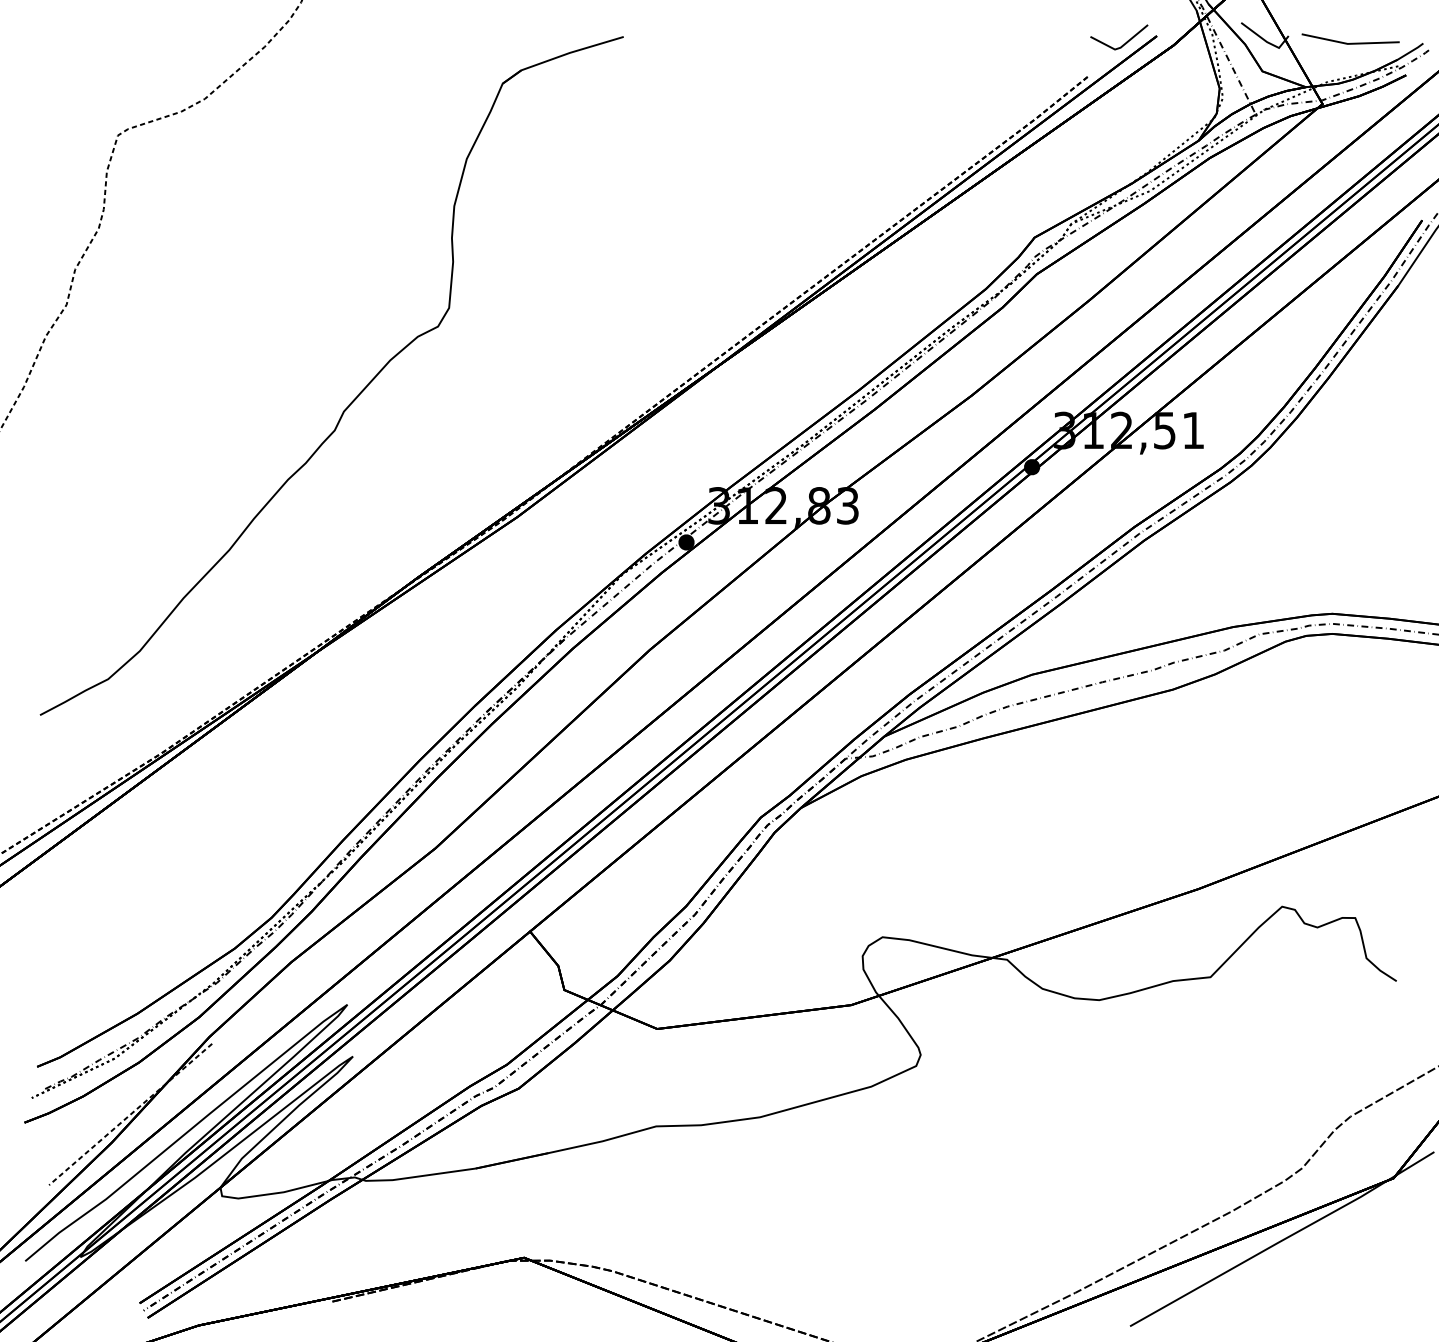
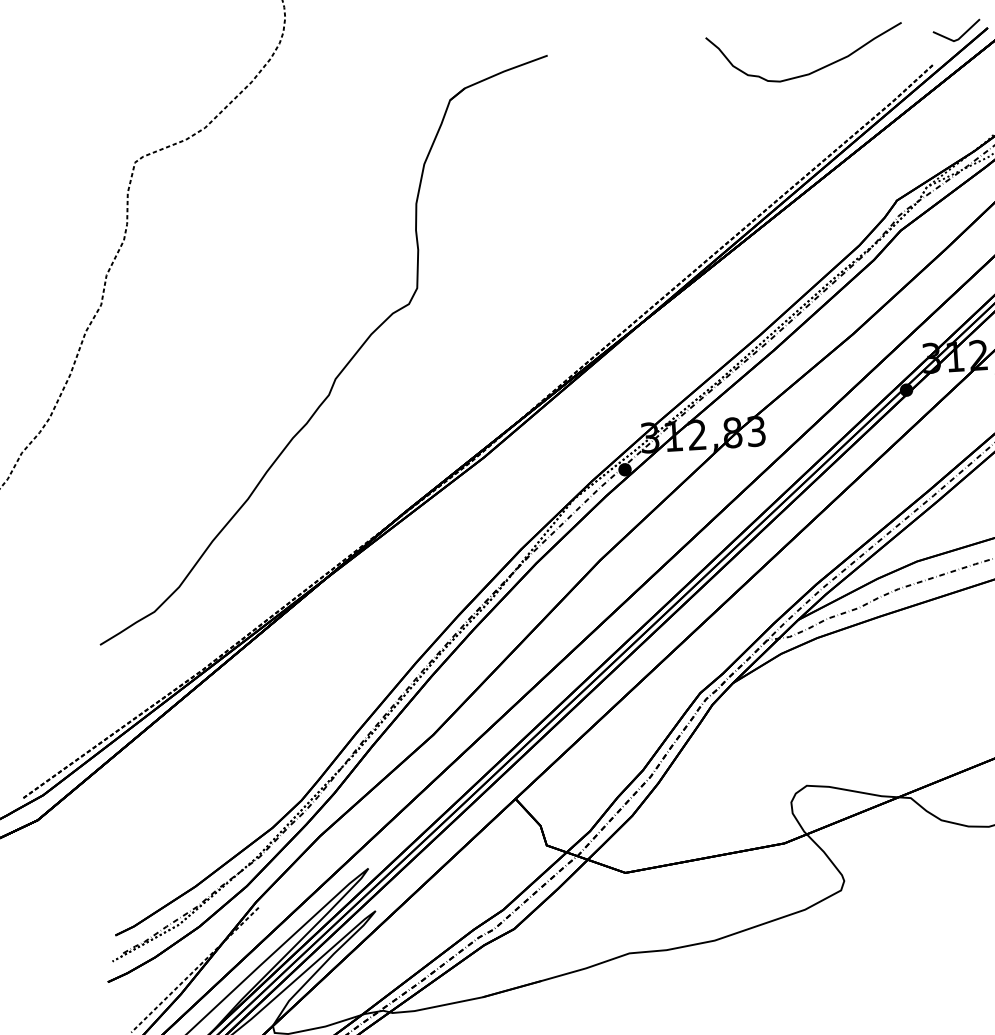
curve: (940, 76) -> (811, 72), added

